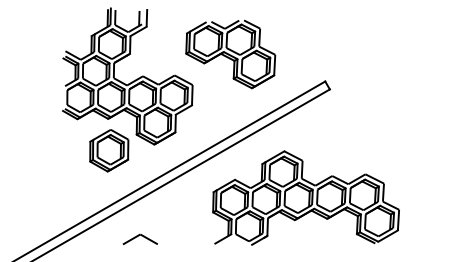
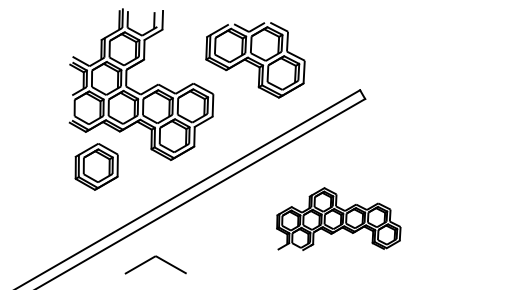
part: (109, 150) -> (96, 166), moved
part: (305, 197) -> (338, 218), size x0.6
part: (139, 239) -> (154, 265), size x1.6

